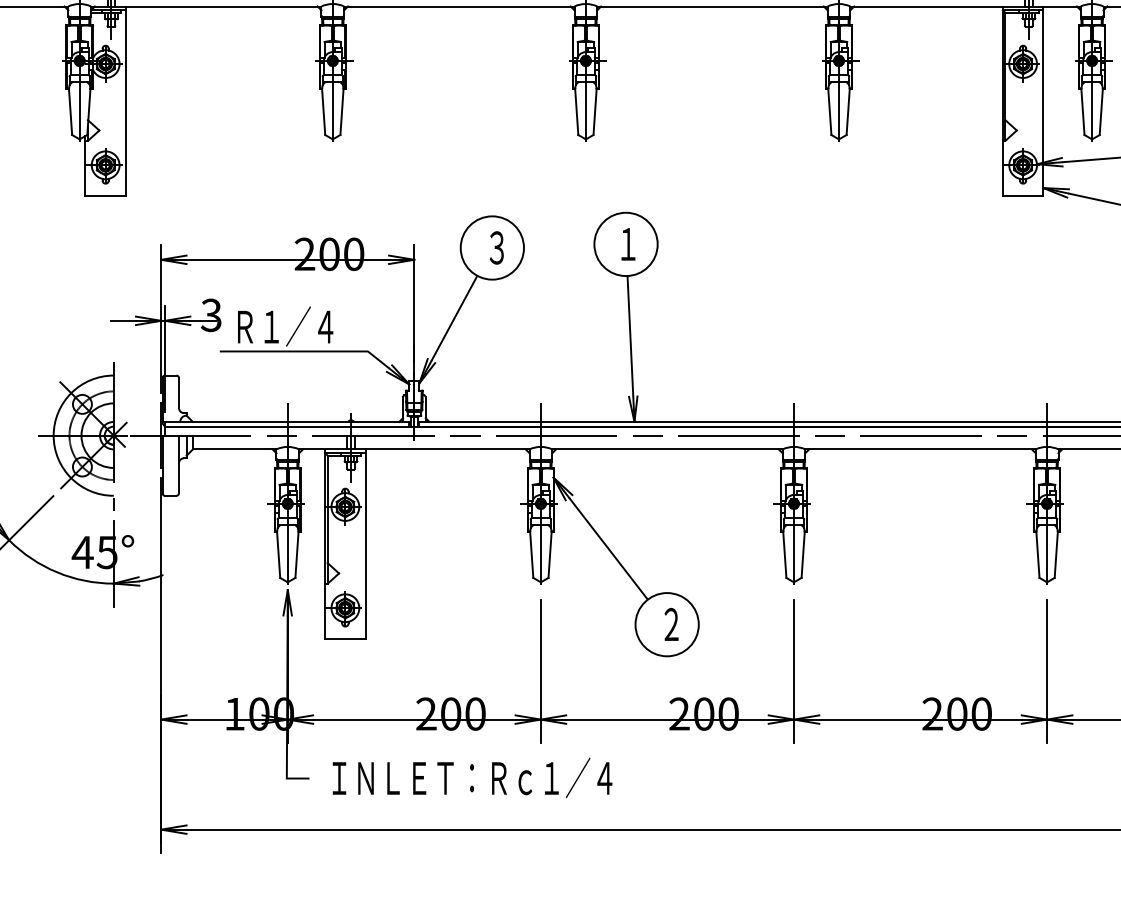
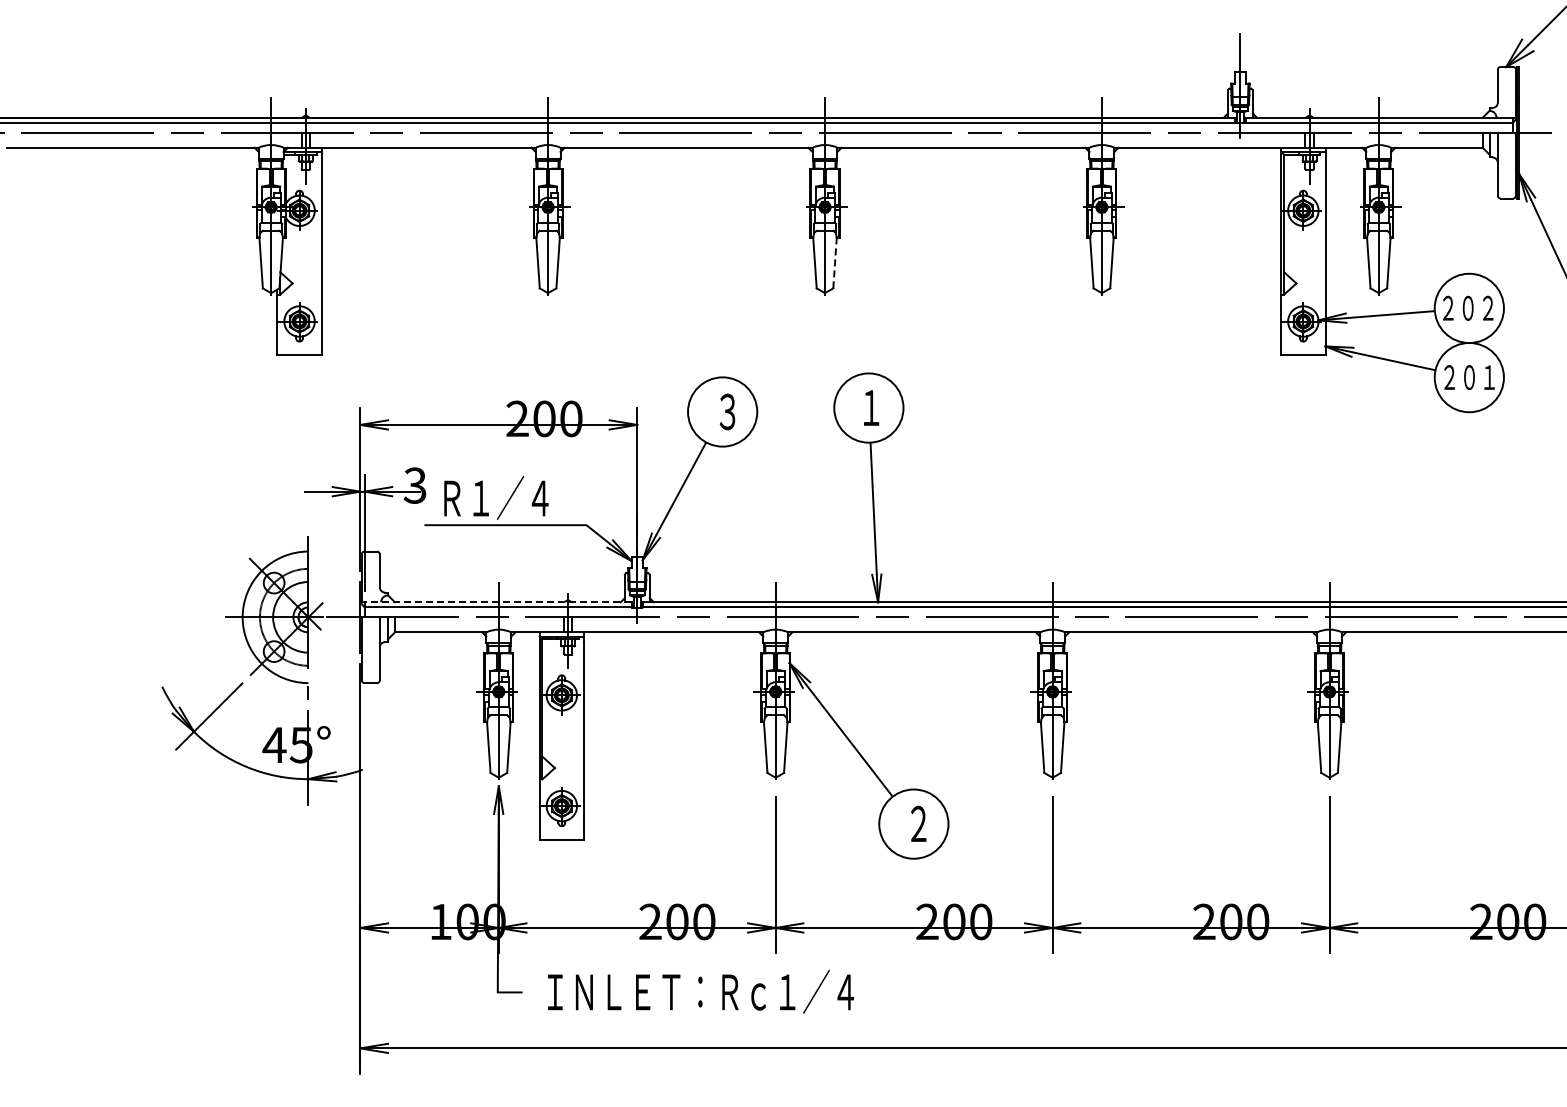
line: (595, 111) -> (835, 262), solid -> dashed
line: (282, 422) -> (493, 602), solid -> dashed

